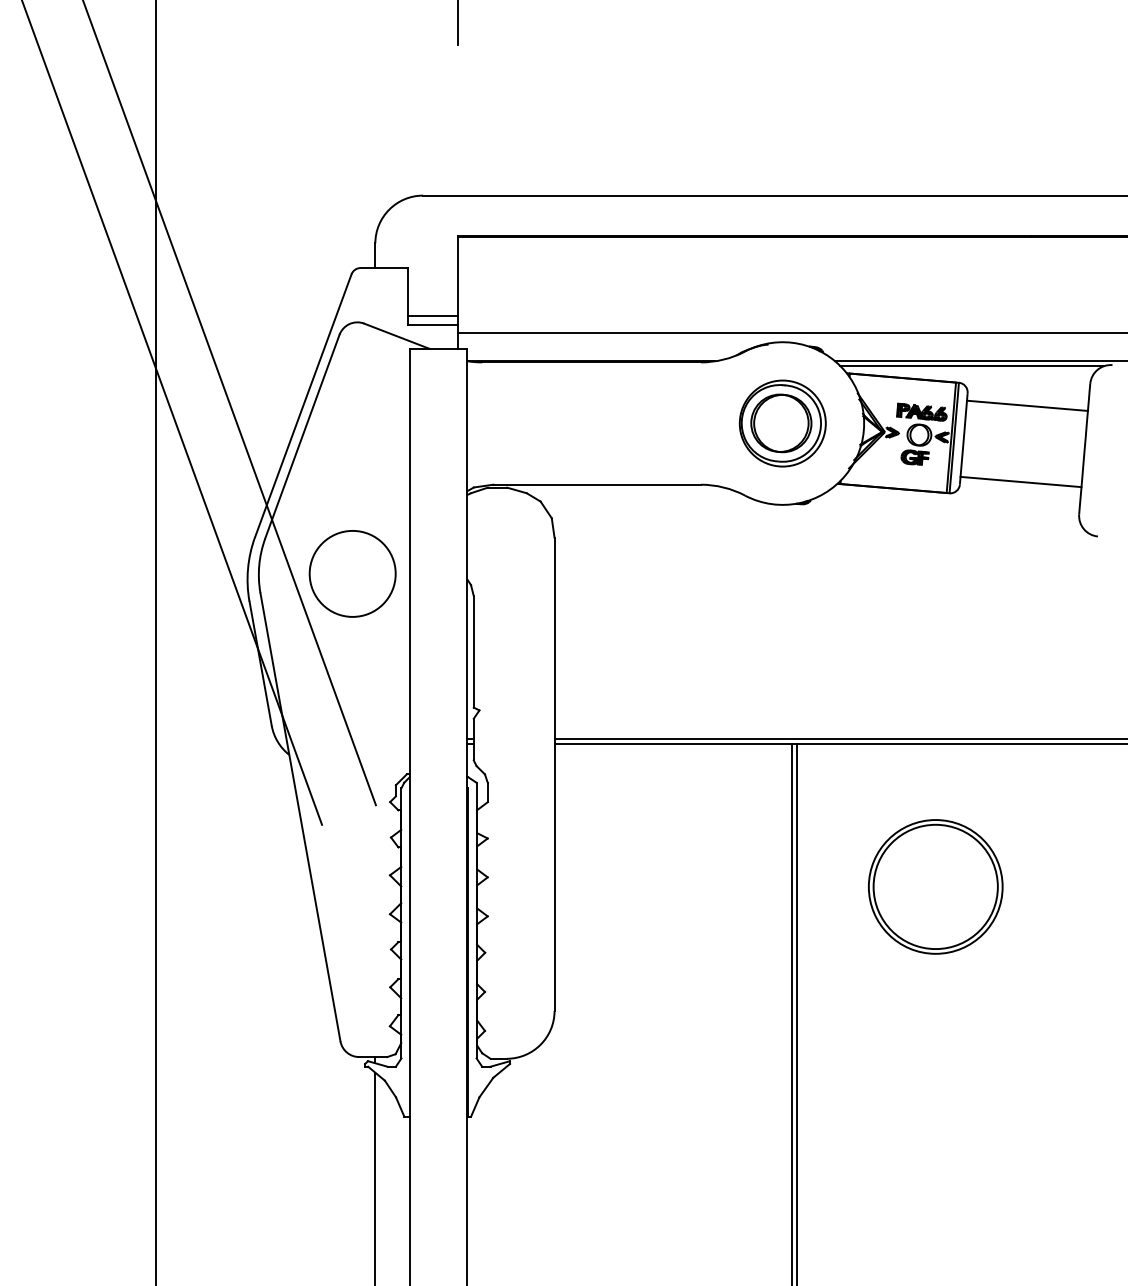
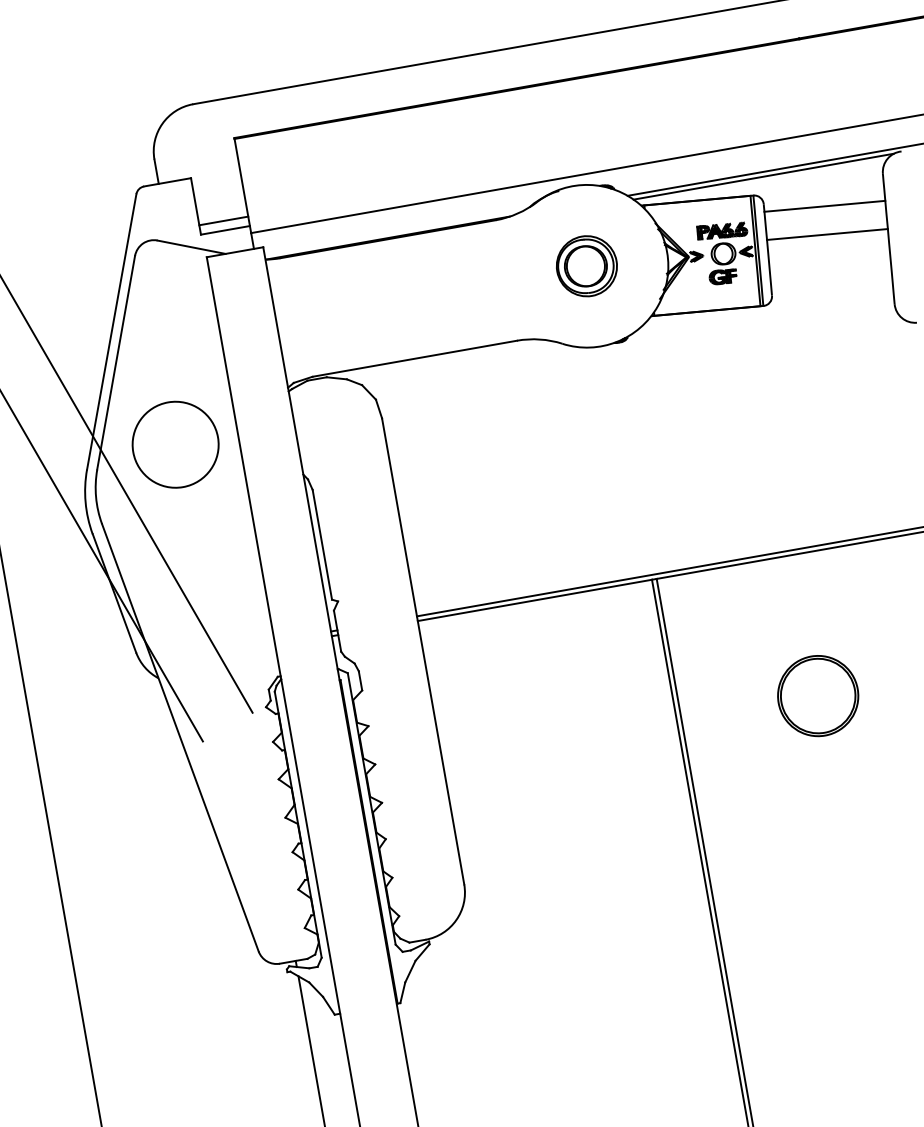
part: (782, 423) -> (586, 266), size x0.7
line: (1020, 481) -> (826, 234), moved
circle: (352, 573) -> (175, 444), moved
part: (935, 886) -> (817, 695), size x0.6

